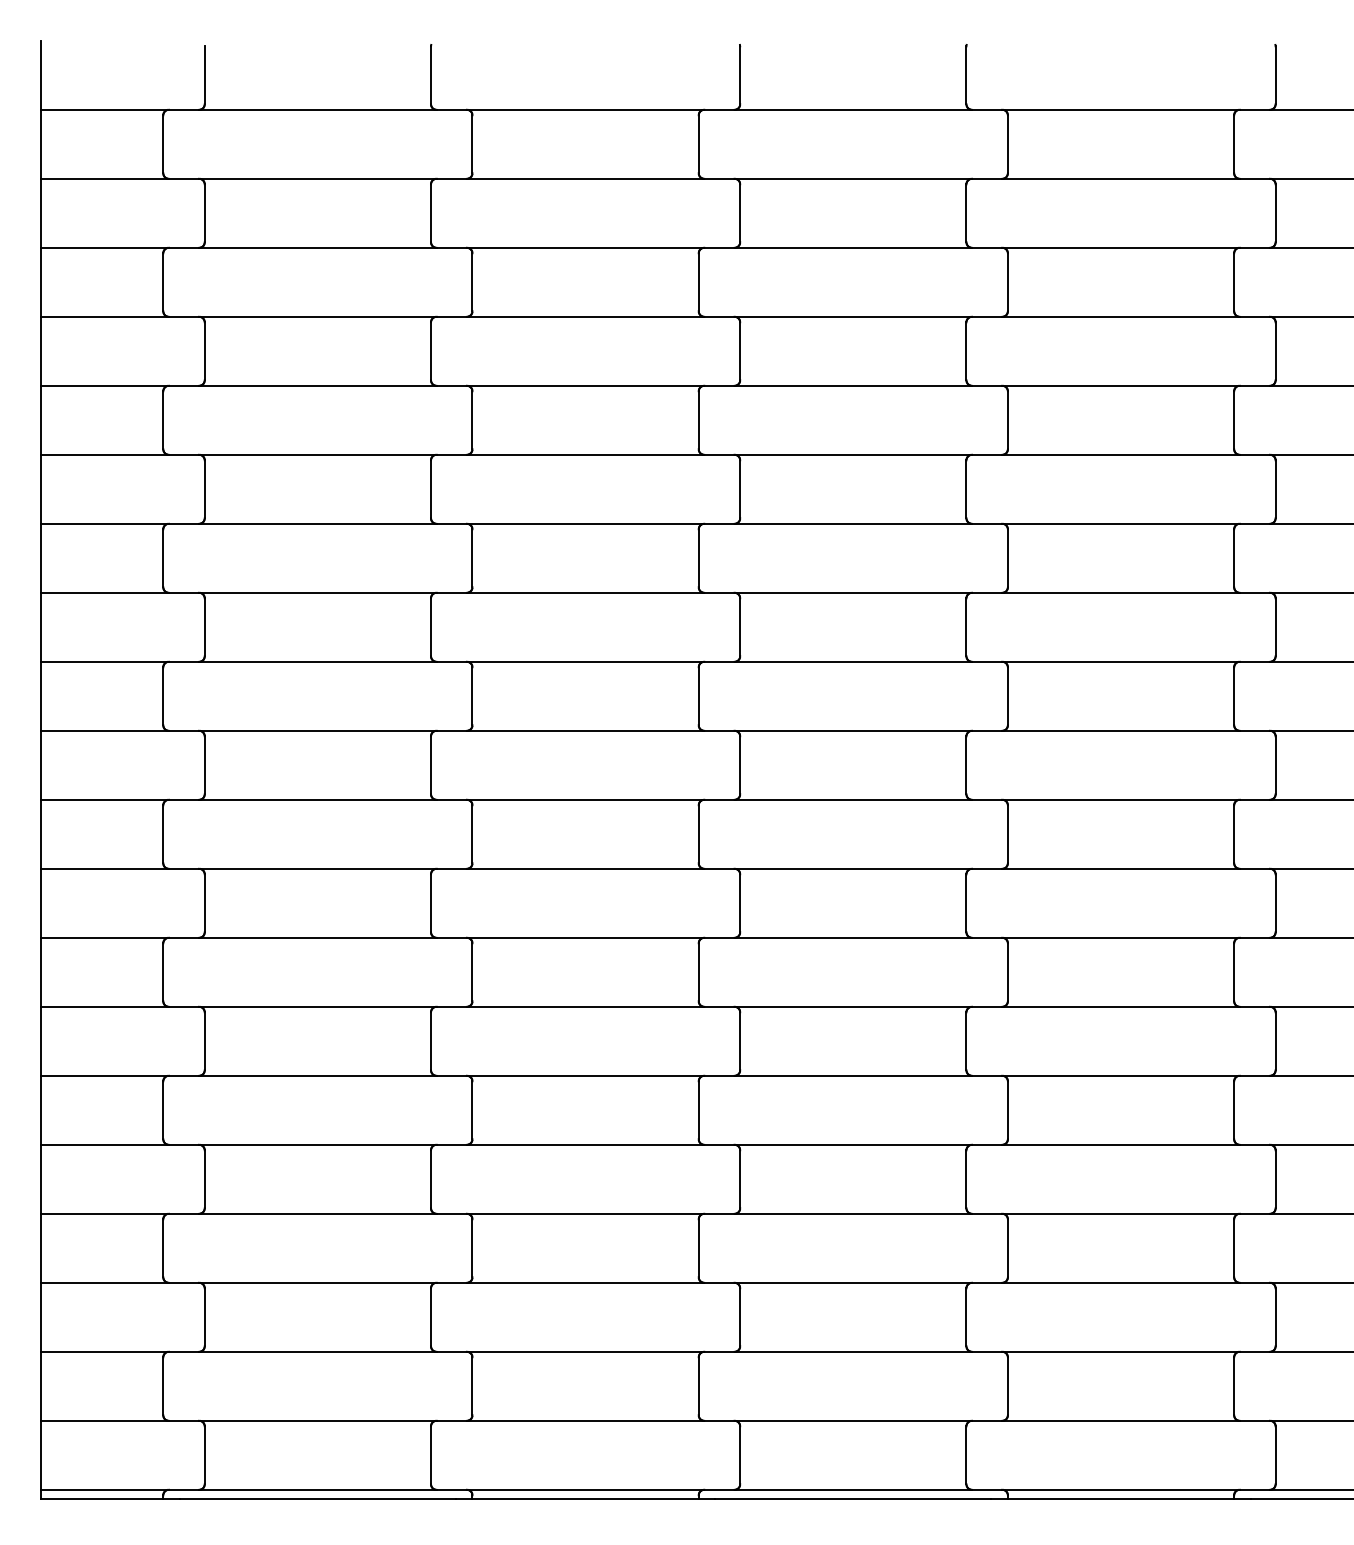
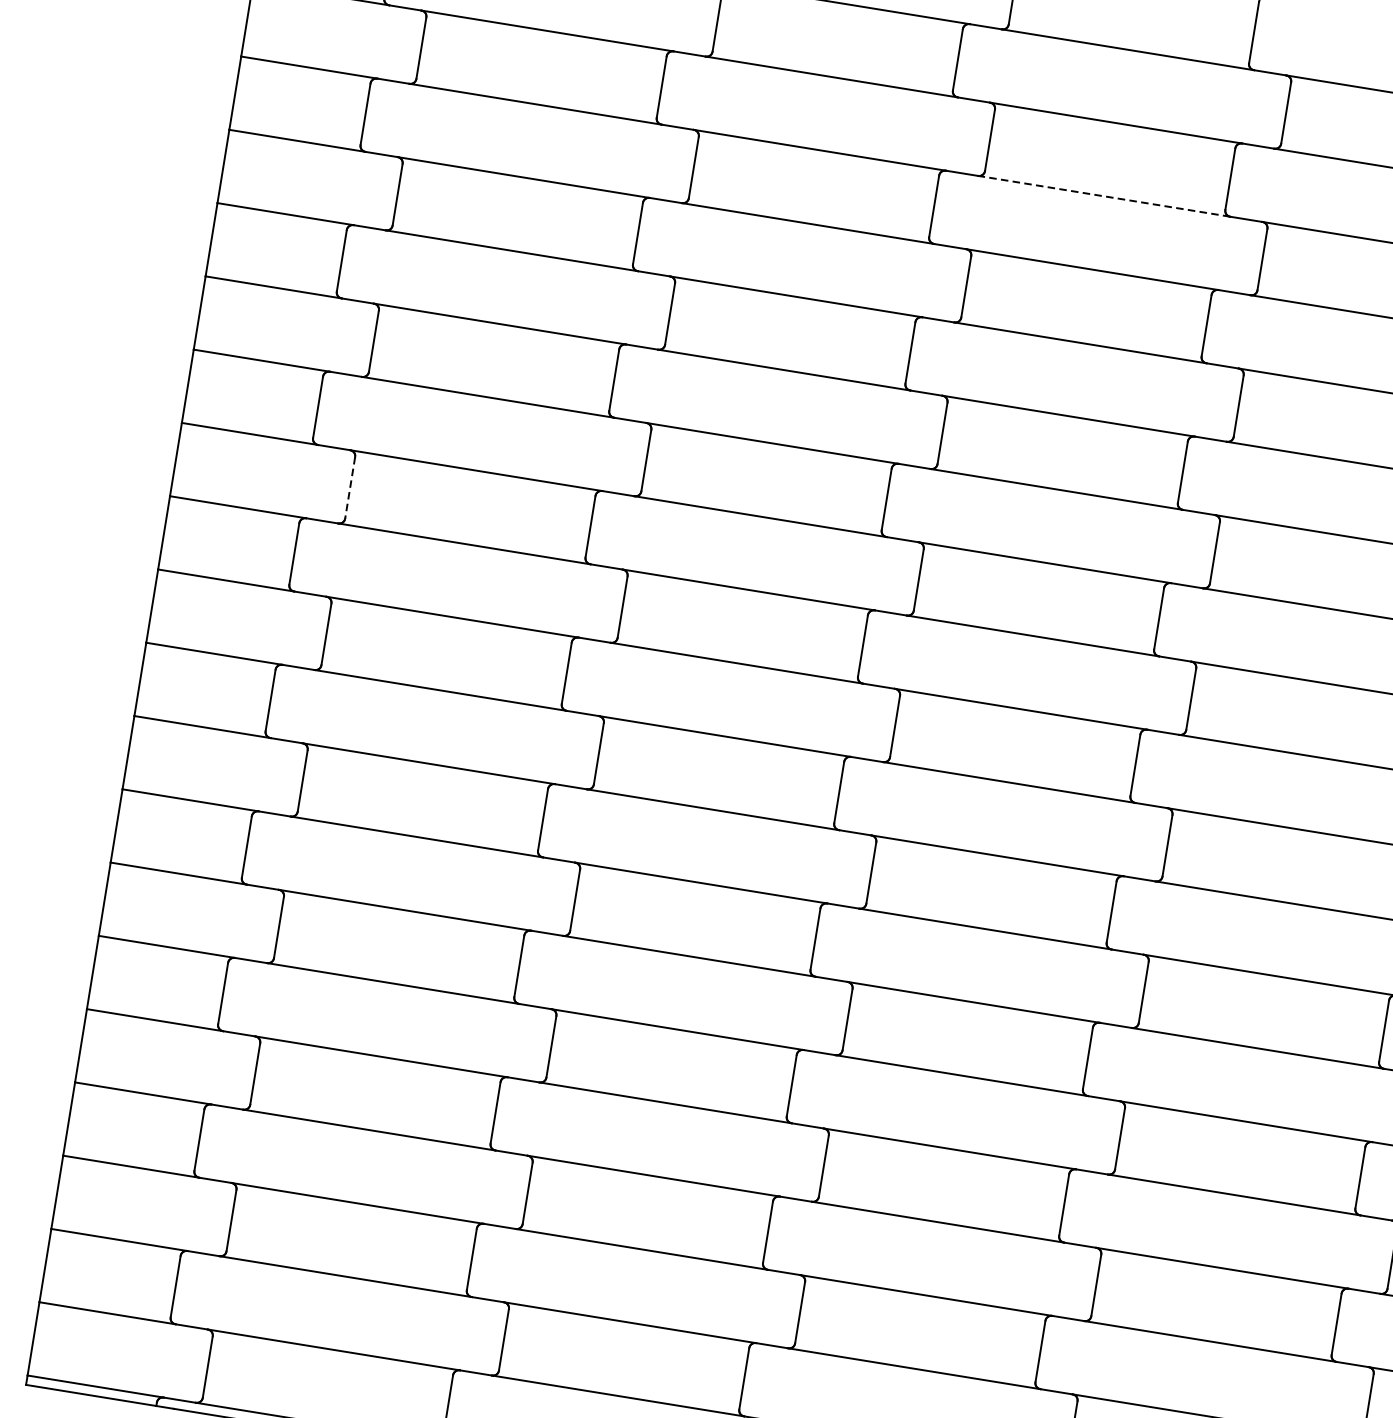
line: (853, 247) -> (1104, 196), solid -> dashed
line: (204, 627) -> (349, 487), solid -> dashed

